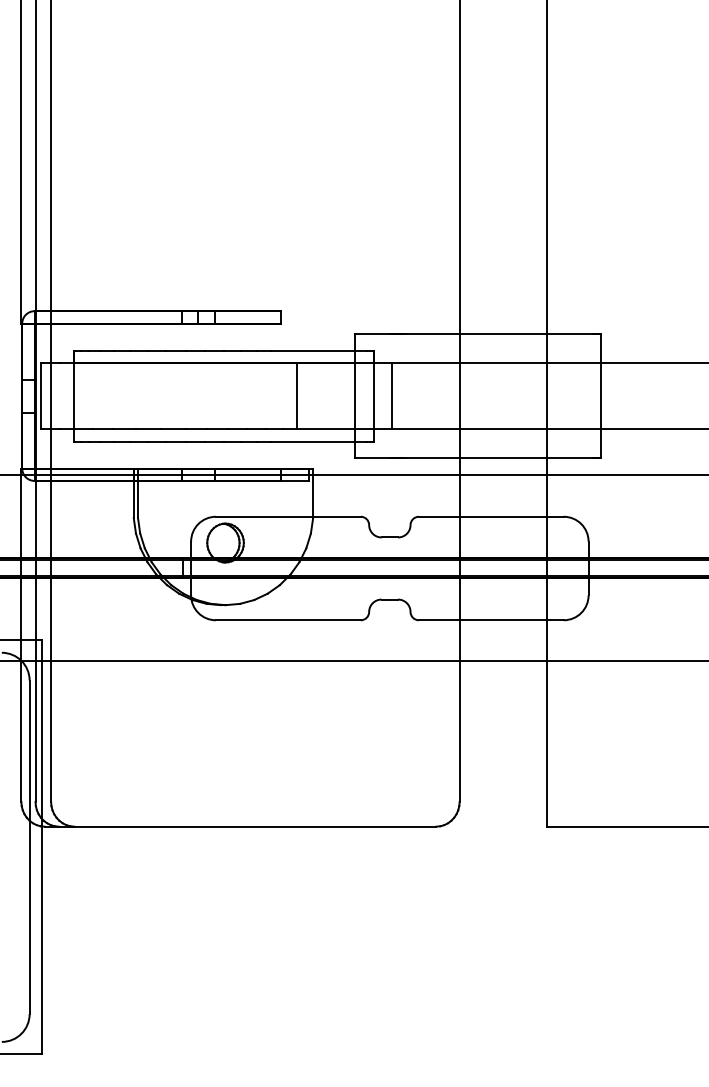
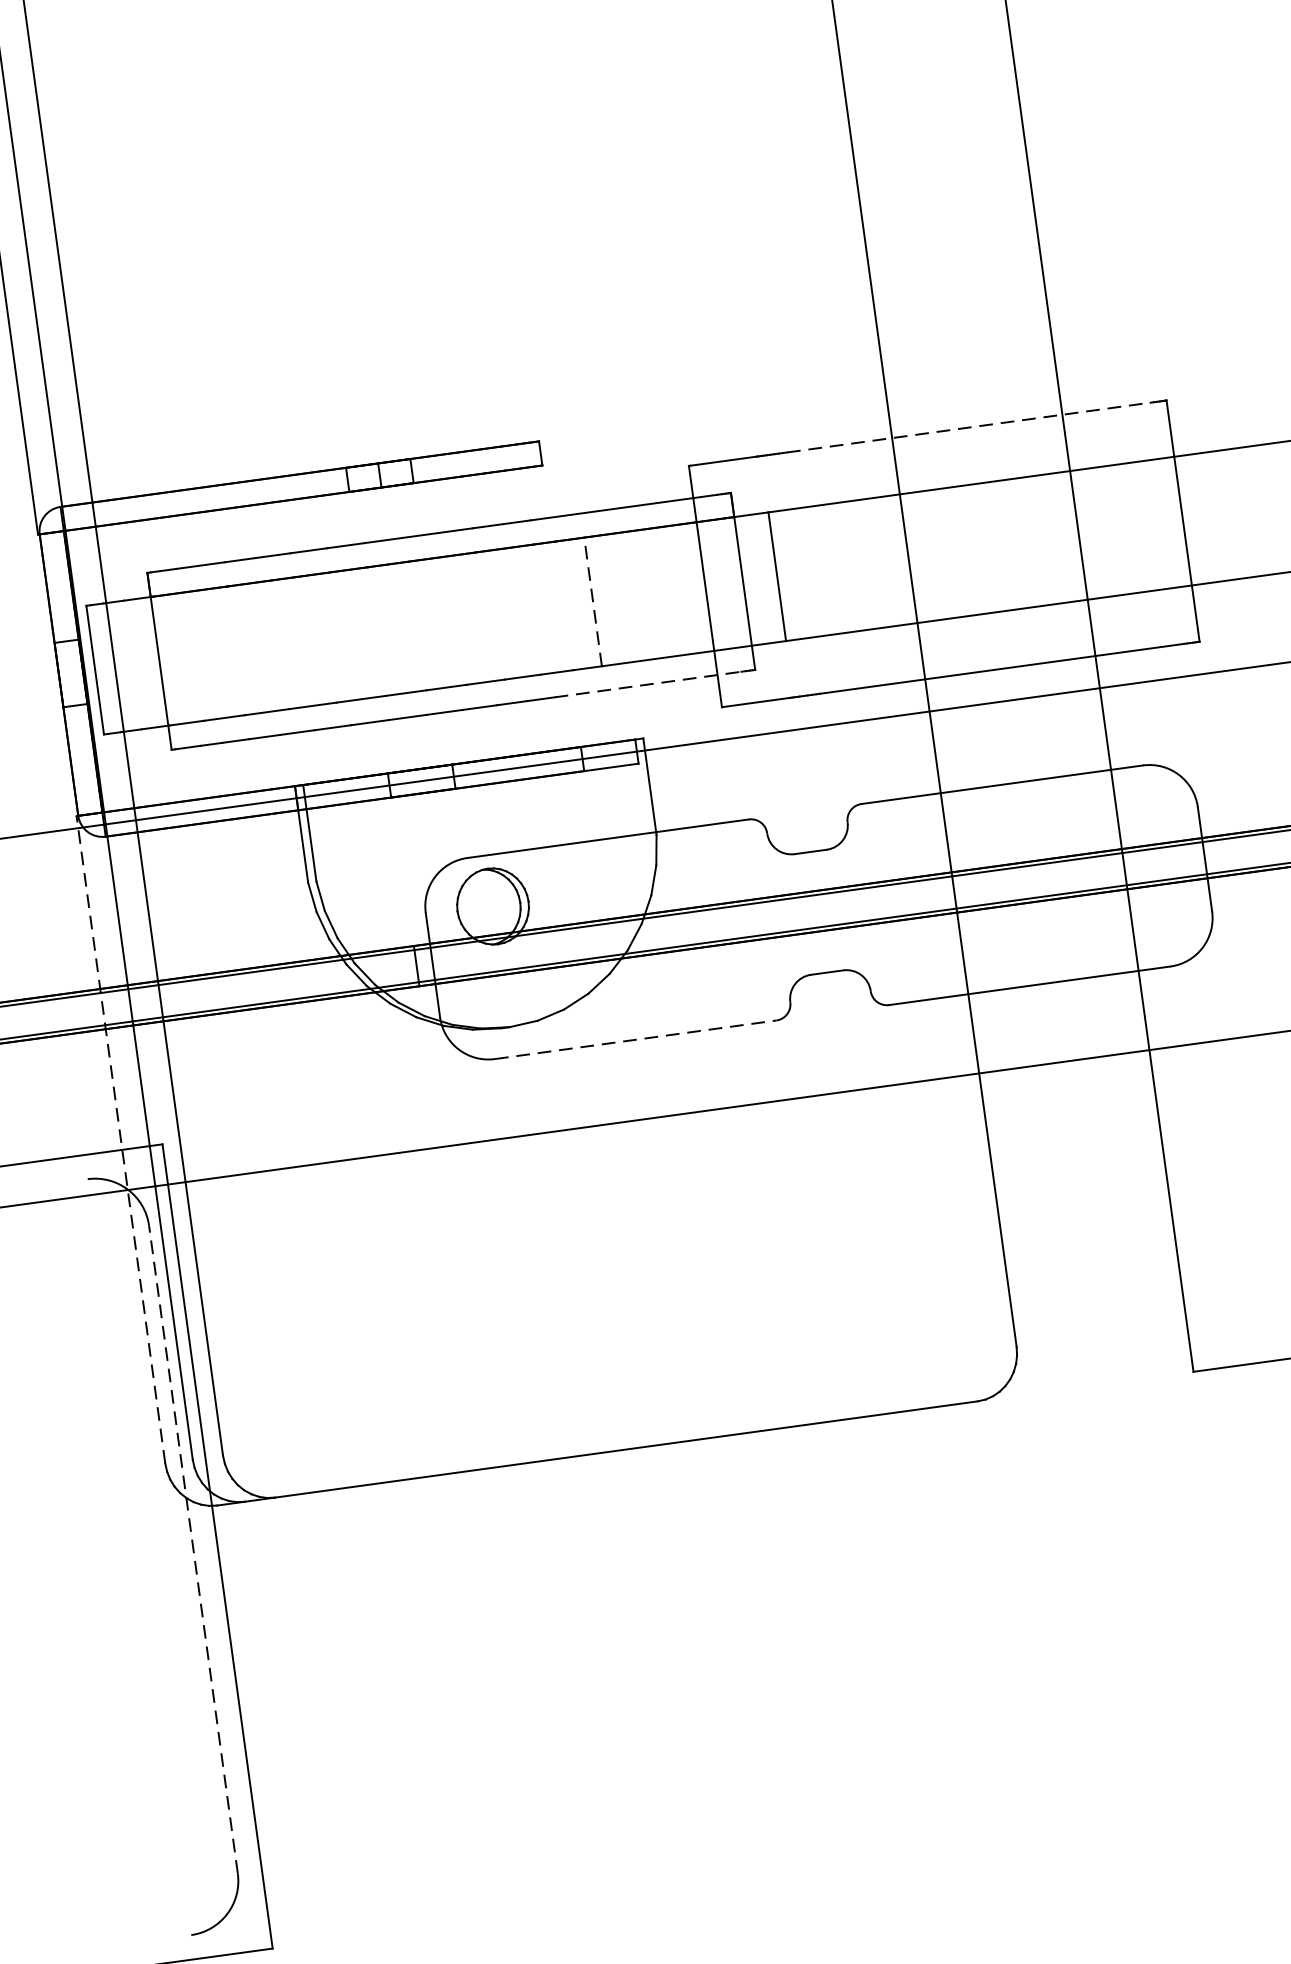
line: (499, 333) -> (969, 426), solid -> dashed
line: (297, 395) -> (593, 600), solid -> dashed
line: (319, 441) -> (648, 684), solid -> dashed
line: (288, 620) -> (635, 1040), solid -> dashed
line: (21, 635) -> (121, 1140), solid -> dashed
line: (29, 847) -> (193, 1550), solid -> dashed

